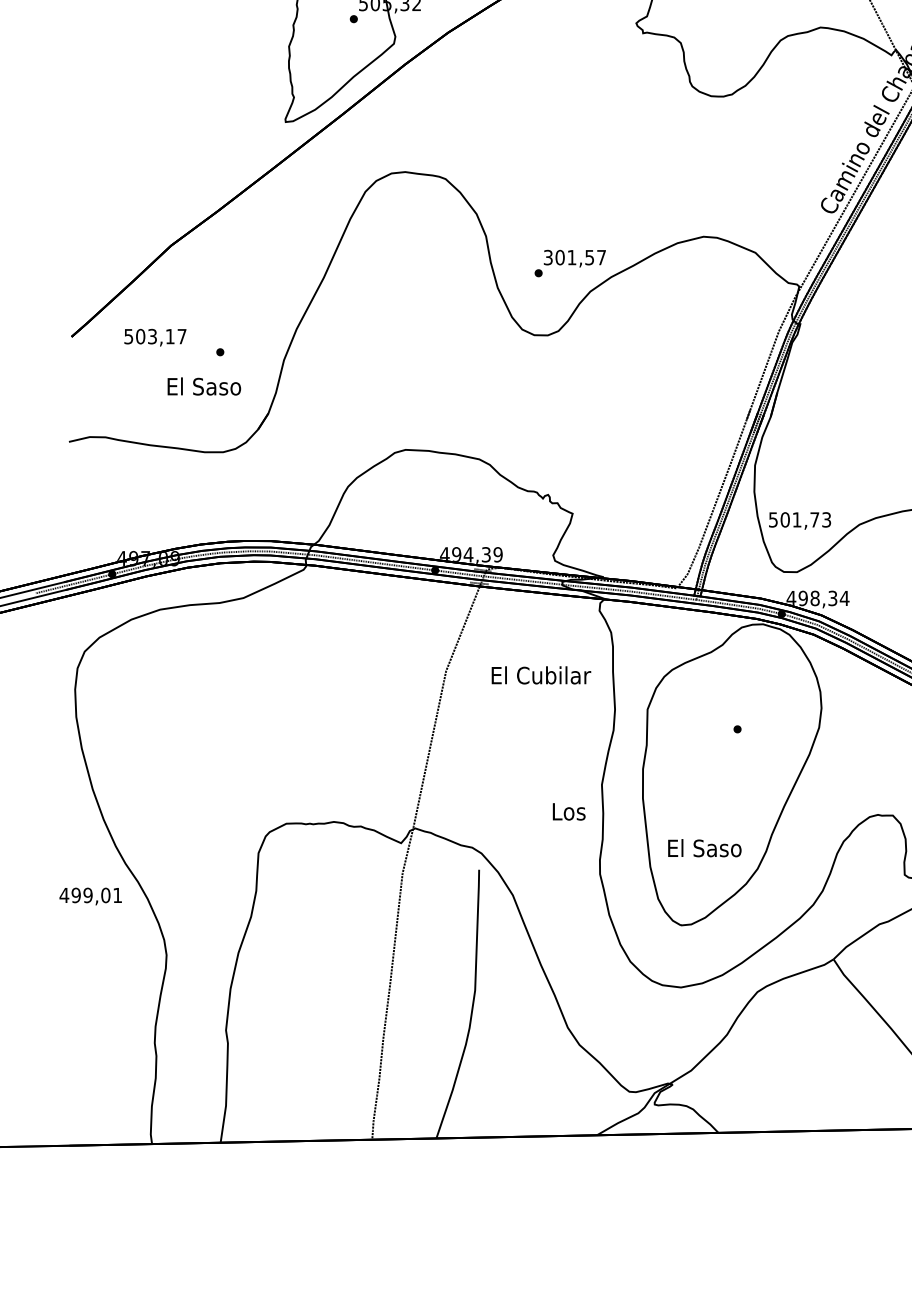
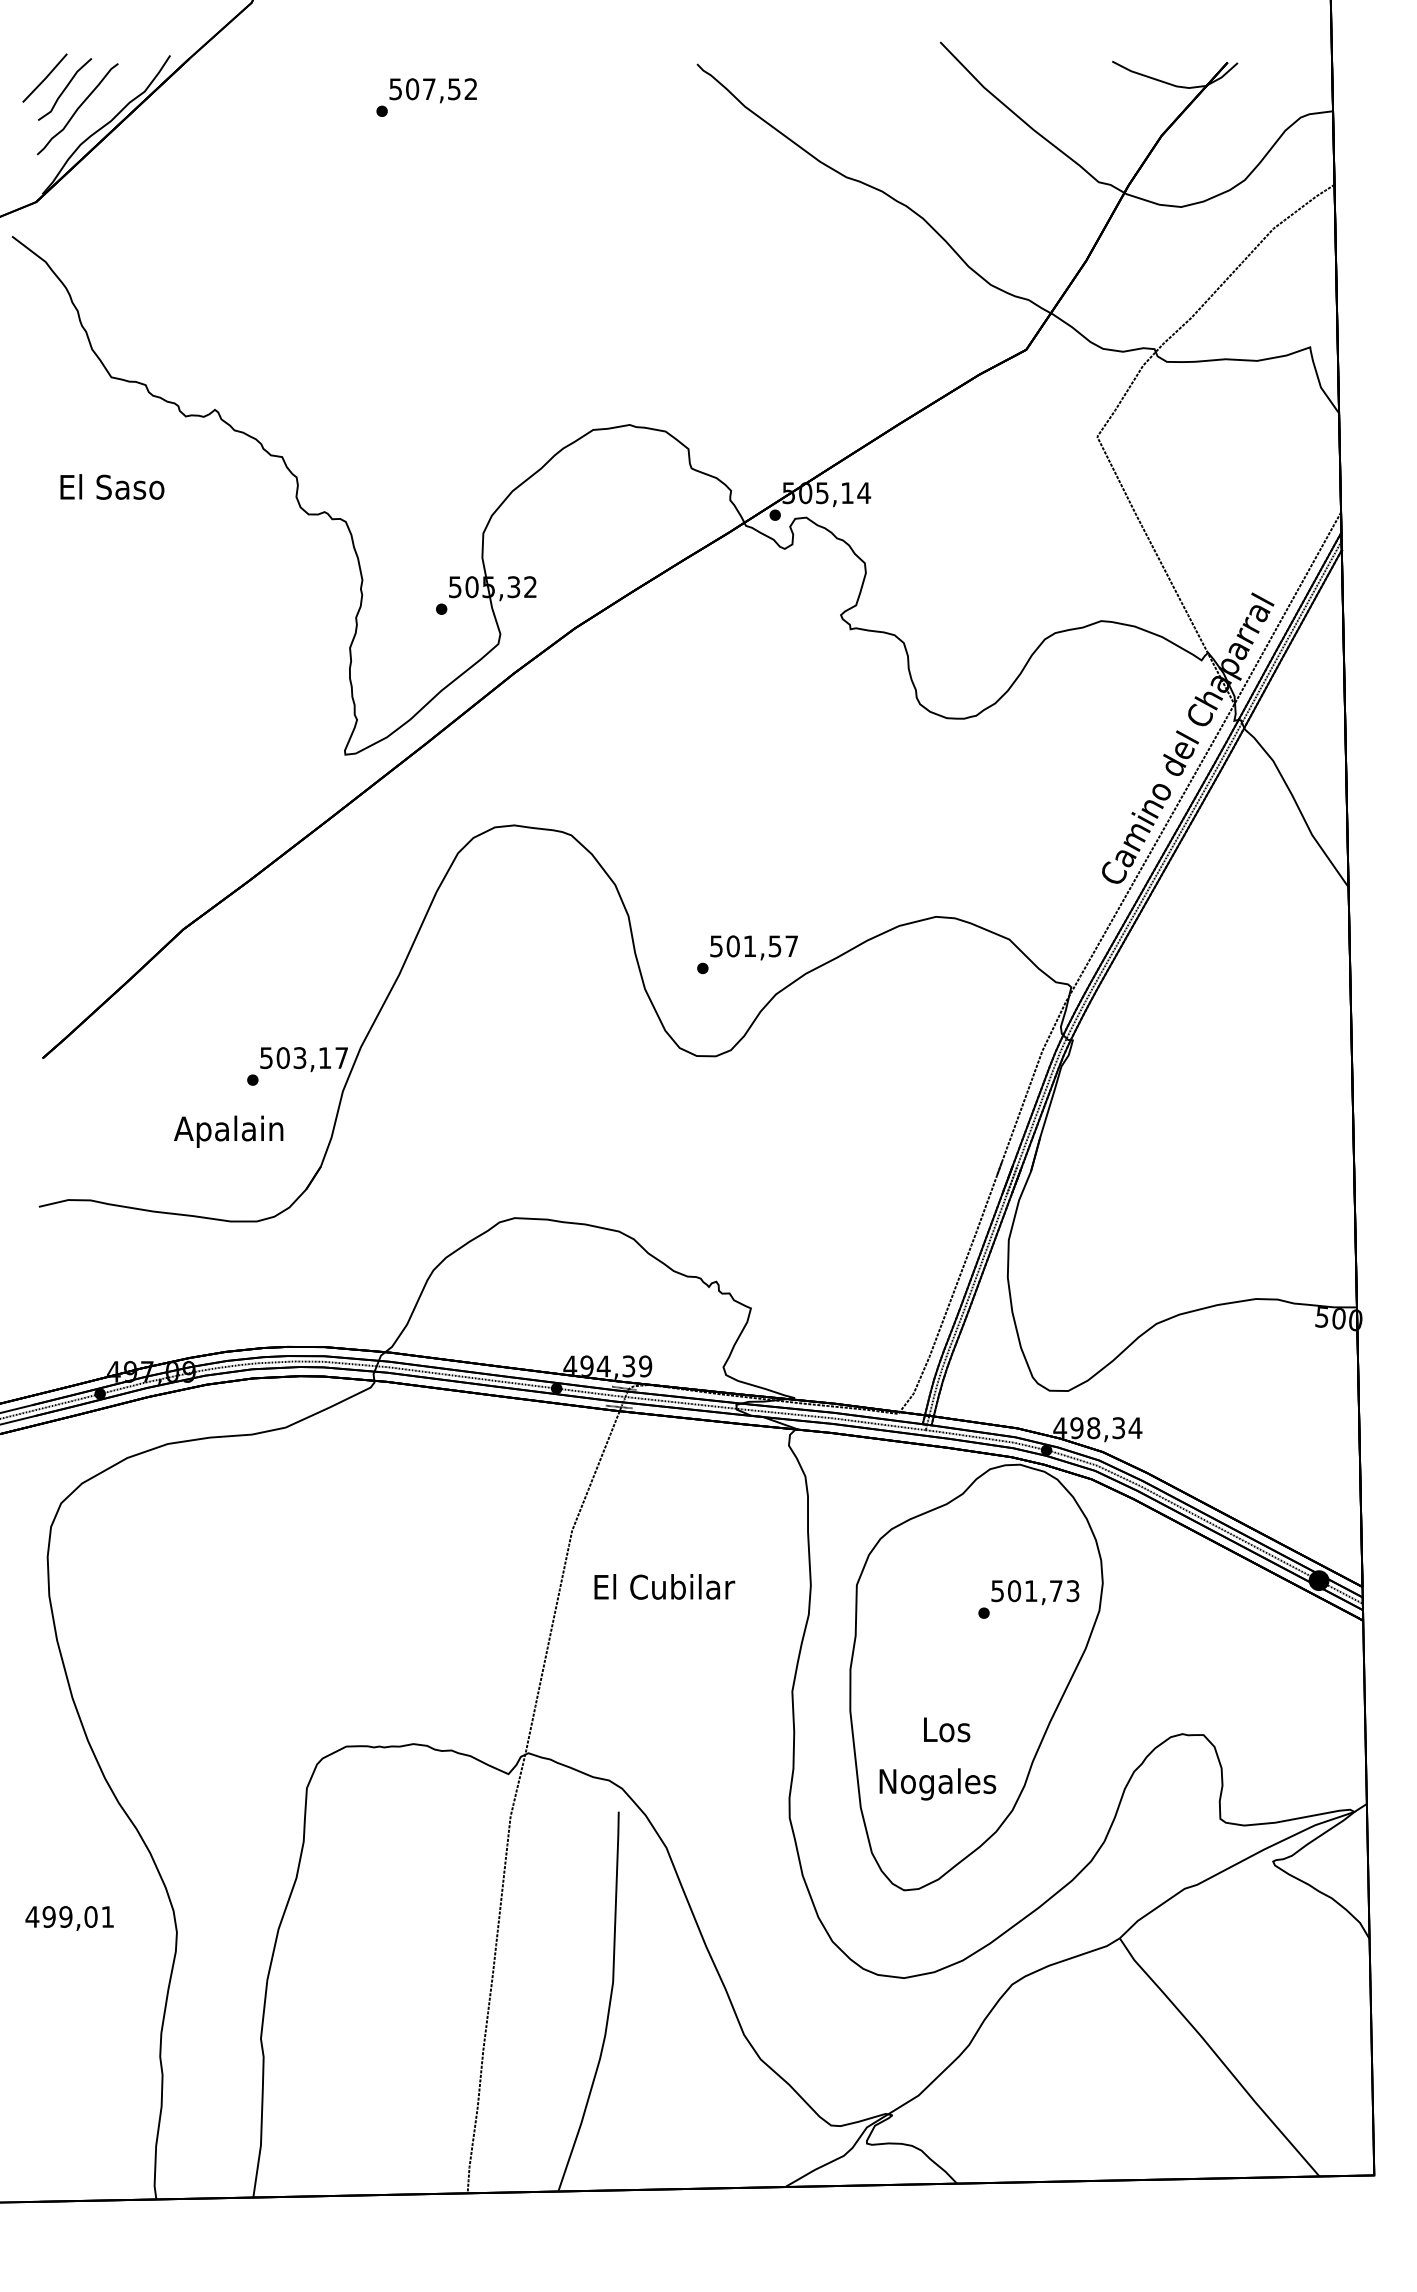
text: (548, 257) -> (716, 945), 301,57 -> 501,57
text: (154, 337) -> (303, 1059), moved
text: (203, 388) -> (228, 1131), El Saso -> Apalain
text: (800, 520) -> (1035, 1592), moved
text: (541, 675) -> (664, 1586), moved
text: (569, 811) -> (947, 1729), moved
text: (704, 850) -> (937, 1784), El Saso -> Nogales
text: (90, 896) -> (69, 1918), moved

